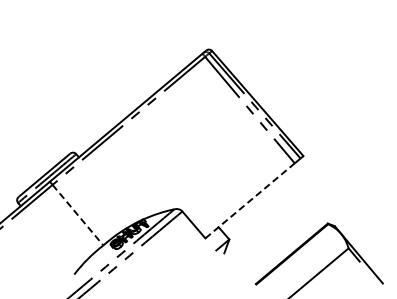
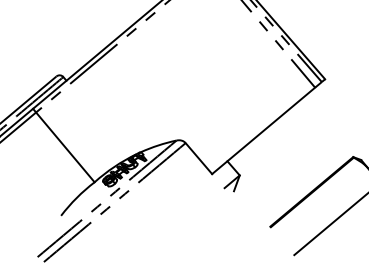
line: (250, 200) -> (264, 130), dashed -> solid
line: (77, 215) -> (64, 147), dashed -> solid

